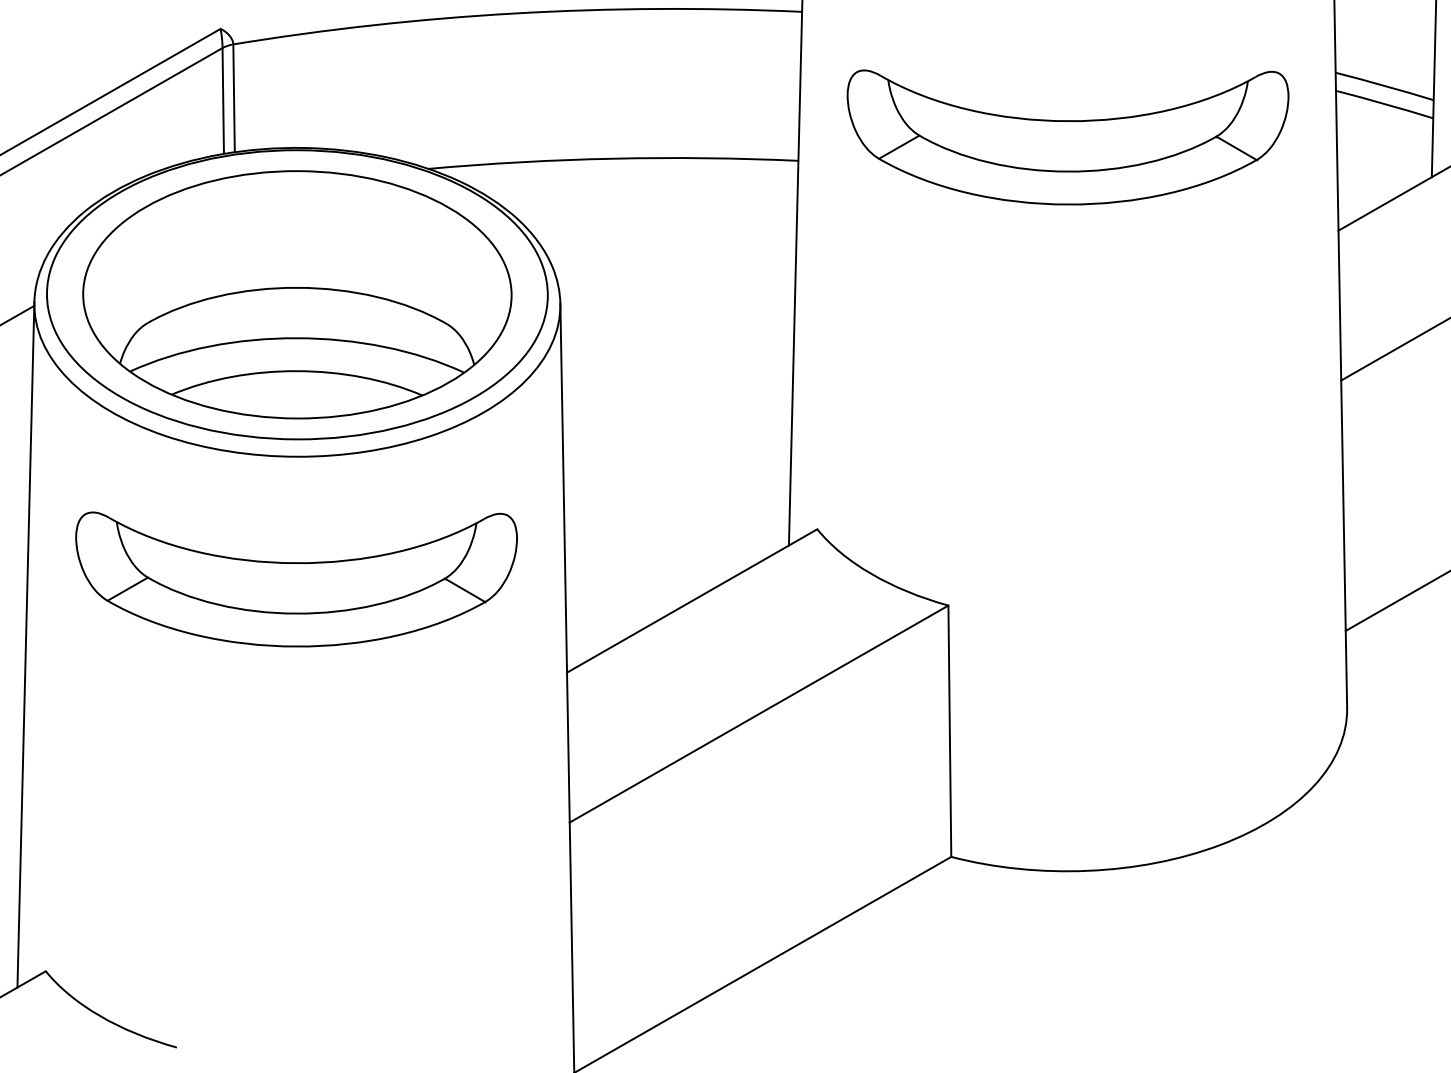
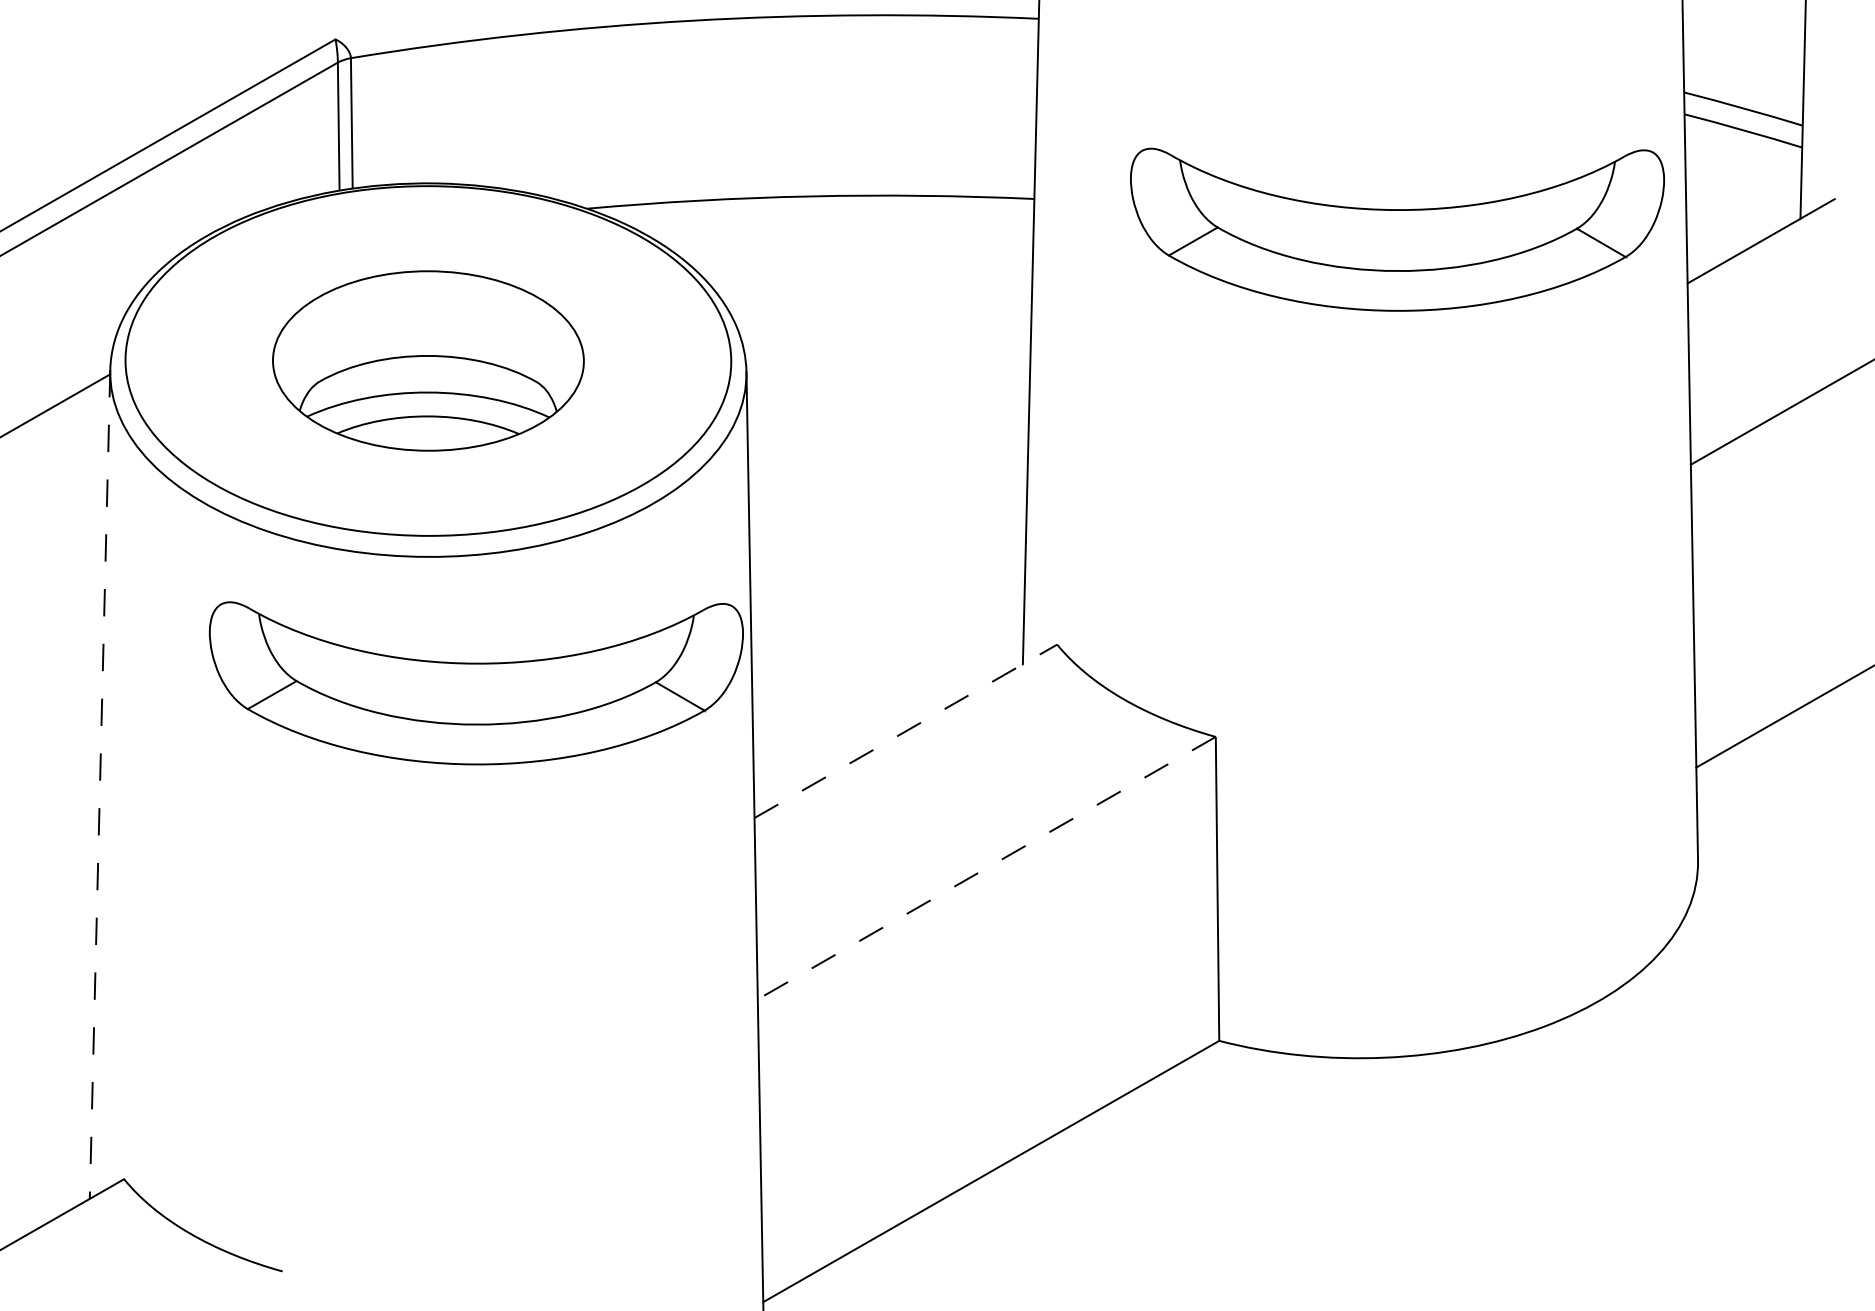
part: (1068, 137) -> (1397, 229), moved
part: (297, 294) -> (428, 360), size x0.6
part: (295, 579) -> (475, 683), moved
line: (692, 601) -> (906, 731), solid -> dashed
line: (26, 644) -> (100, 784), solid -> dashed
line: (758, 714) -> (986, 868), solid -> dashed

